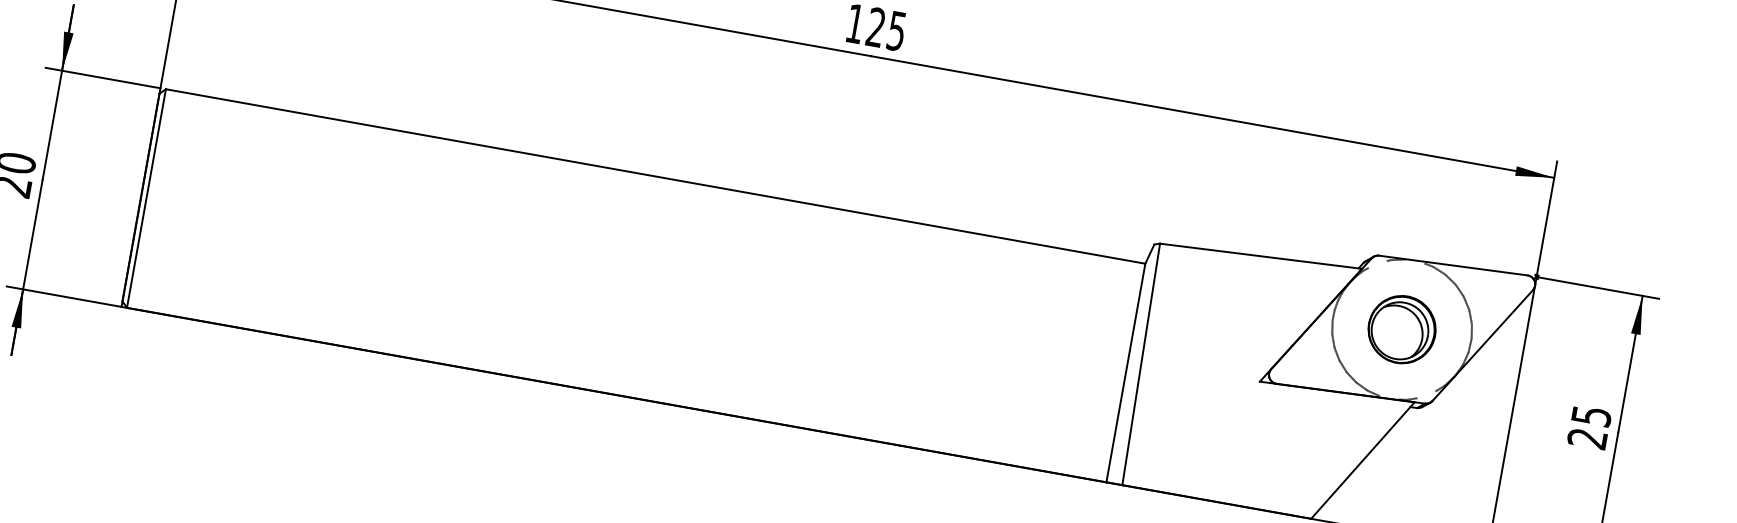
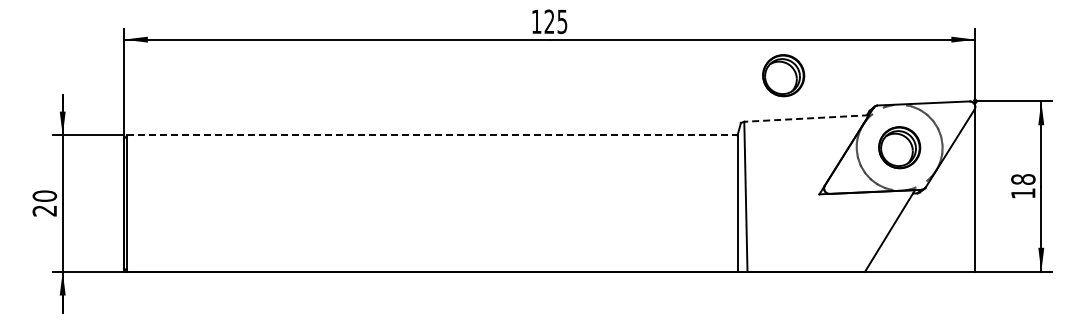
line: (655, 176) -> (432, 135), solid -> dashed
part: (1236, 180) -> (783, 75), added
line: (1260, 256) -> (806, 118), solid -> dashed
text: (1589, 427) -> (1023, 186), 25 -> 18

